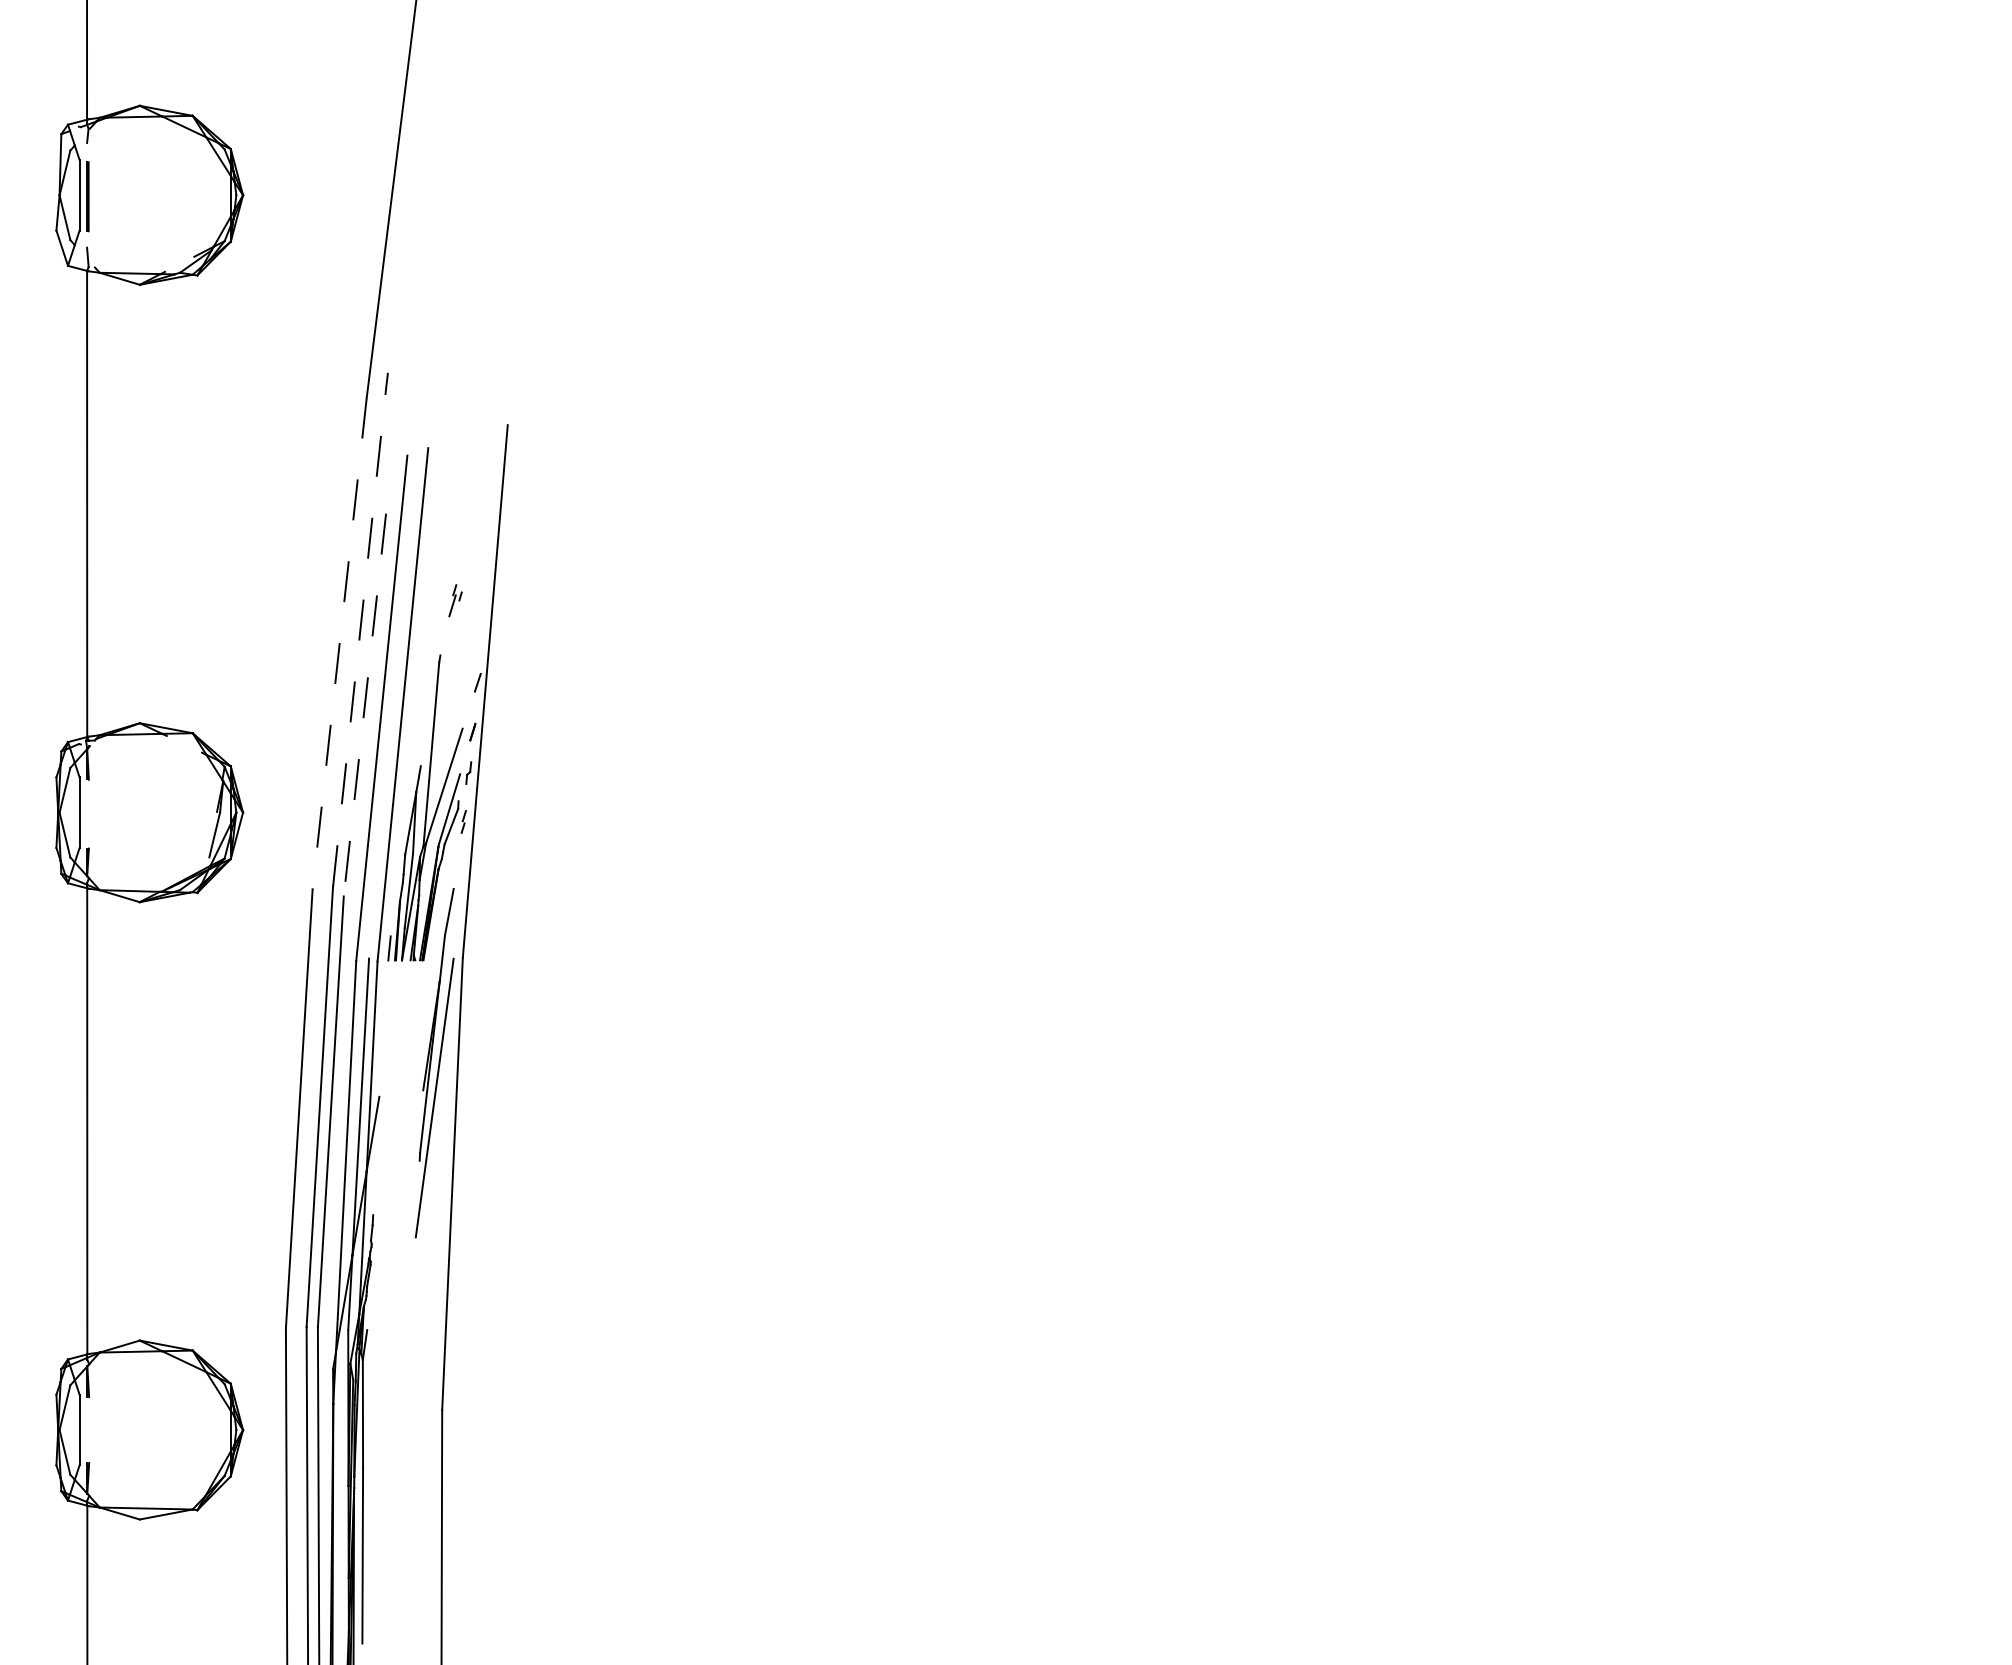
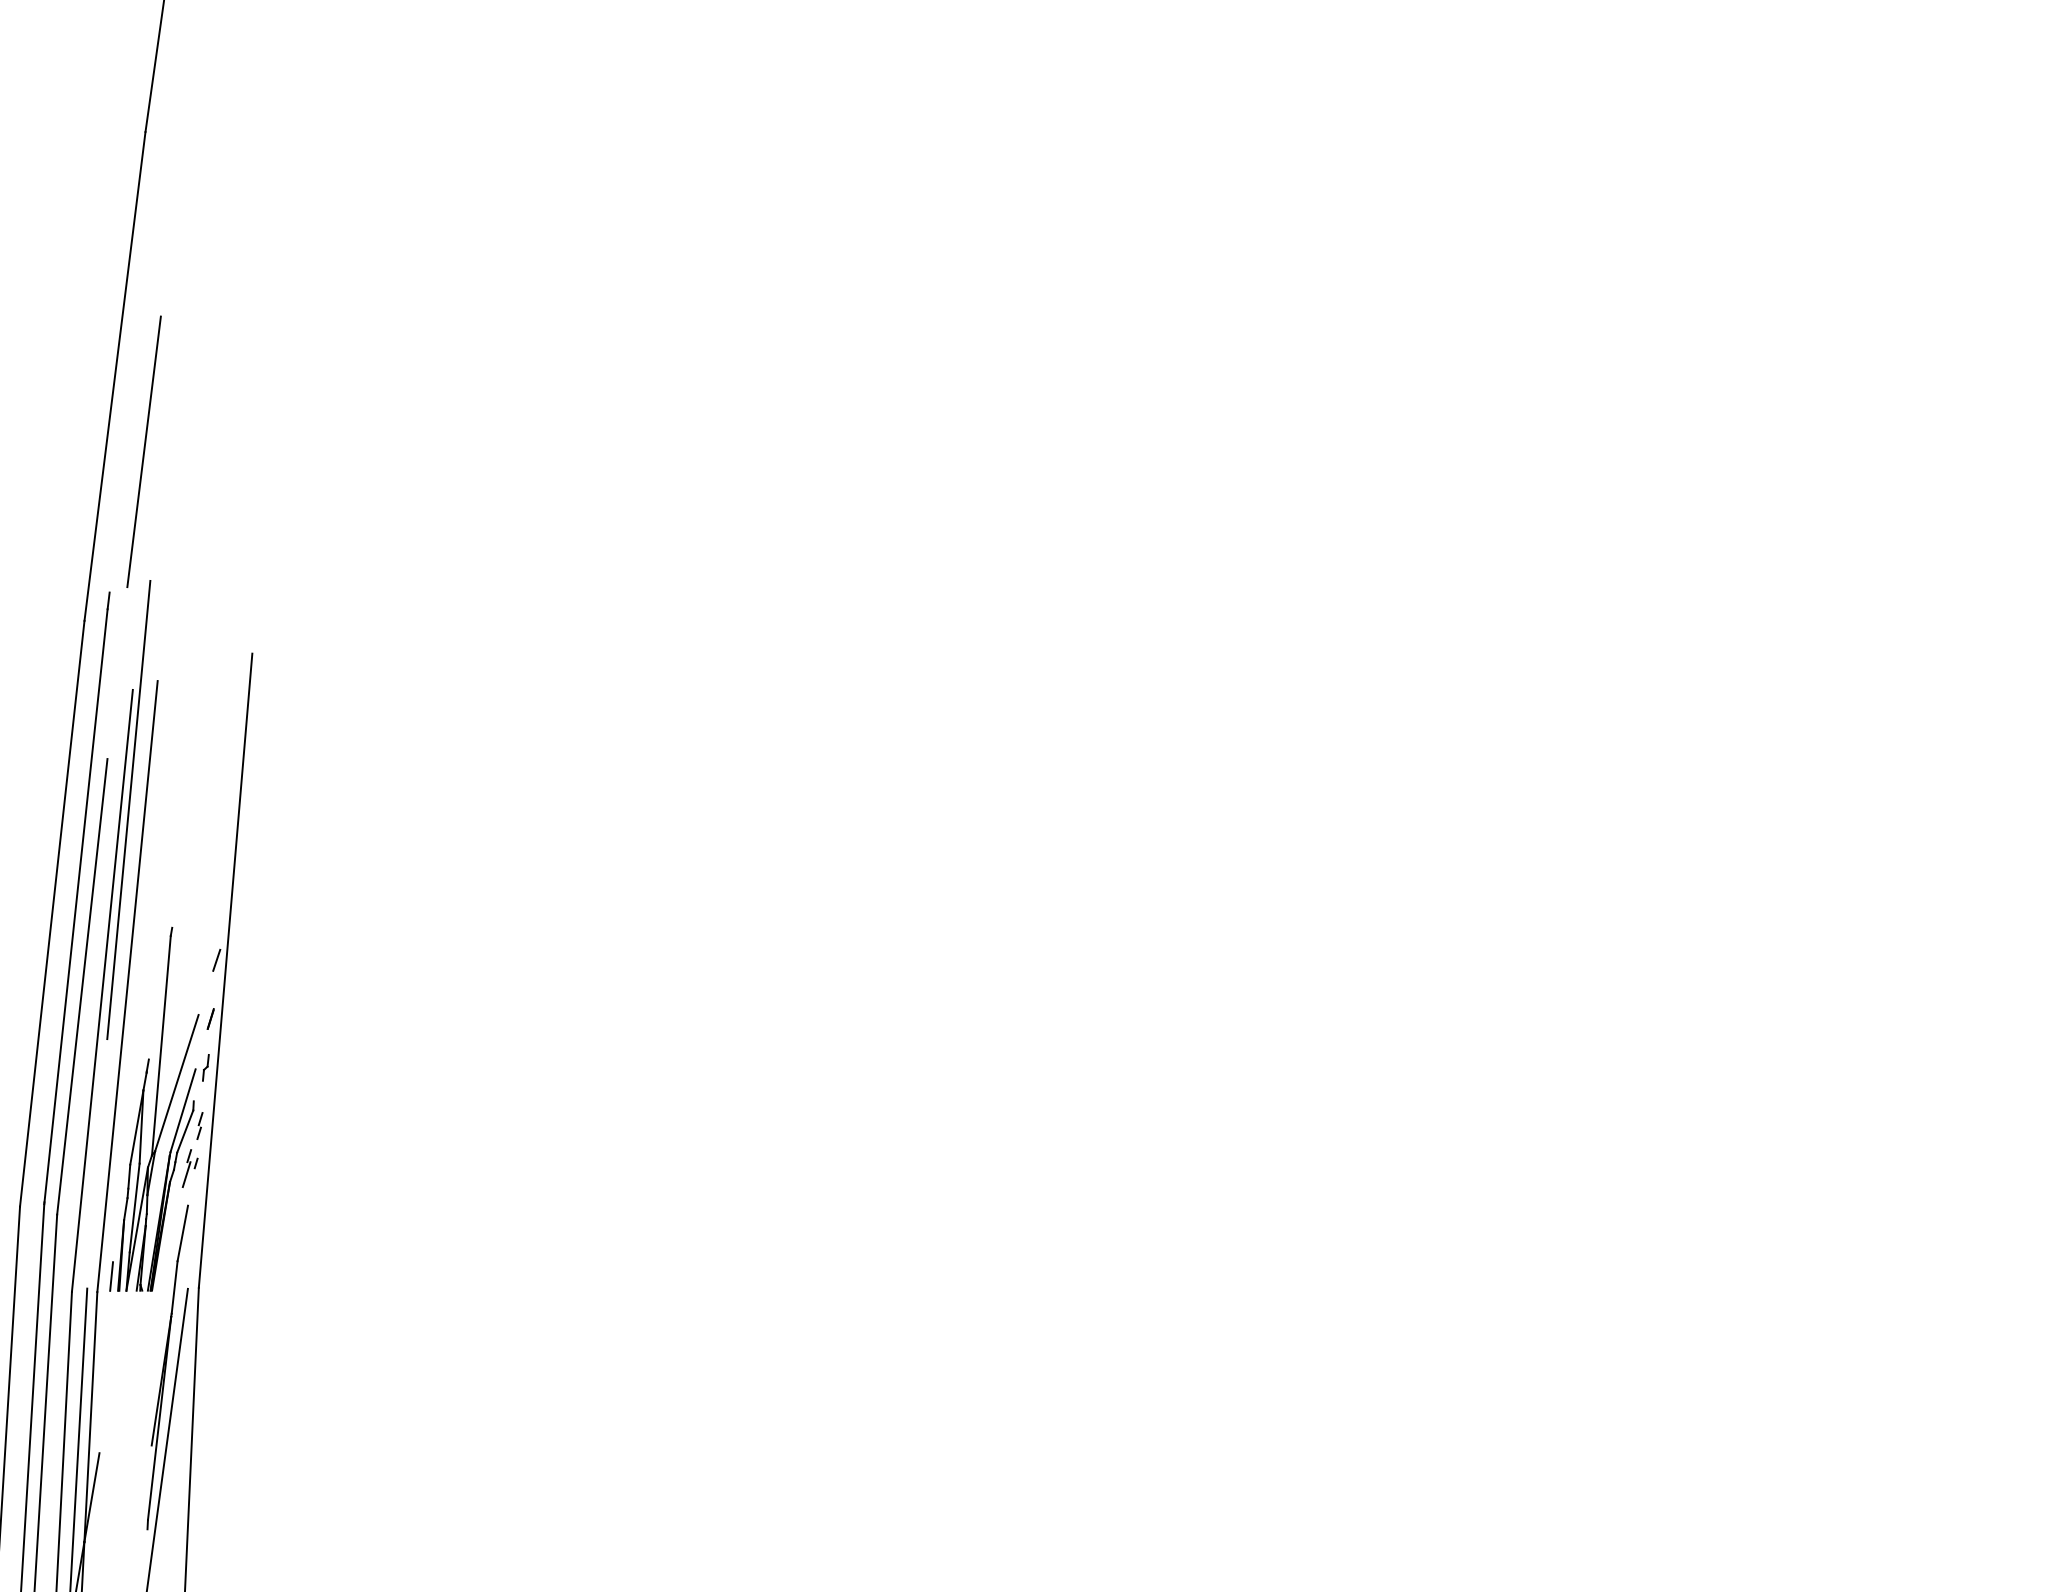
line: (416, 255) -> (143, 451), added
line: (403, 556) -> (128, 810), added
part: (455, 600) -> (190, 1168), moved
line: (359, 636) -> (75, 905), dashed -> solid
line: (339, 643) -> (52, 913), dashed -> solid
line: (364, 705) -> (81, 987), dashed -> solid

